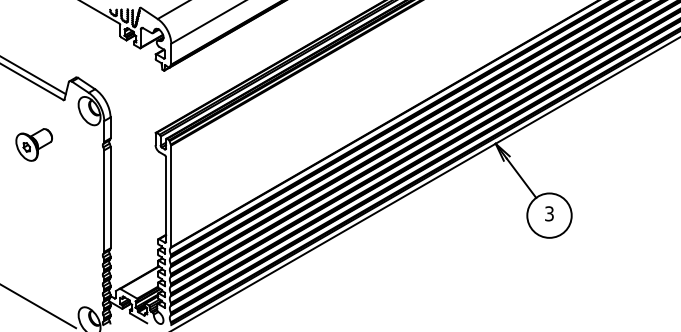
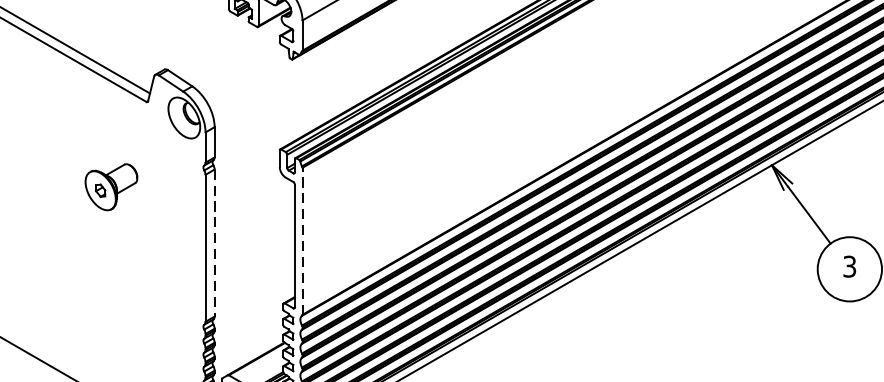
part: (33, 144) -> (110, 186), moved
line: (171, 196) -> (302, 241), solid -> dashed
line: (110, 197) -> (214, 243), solid -> dashed

